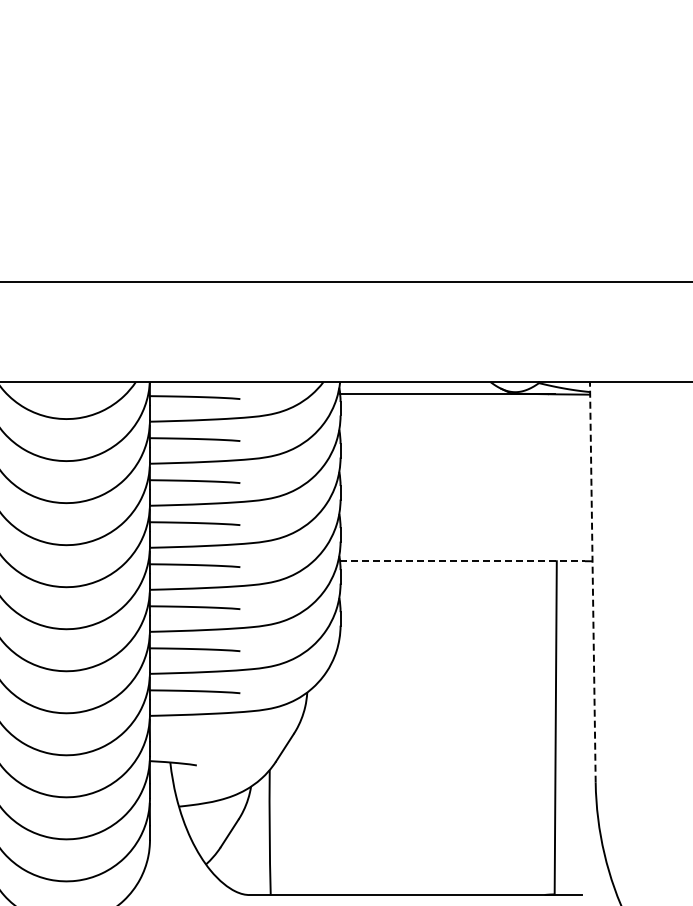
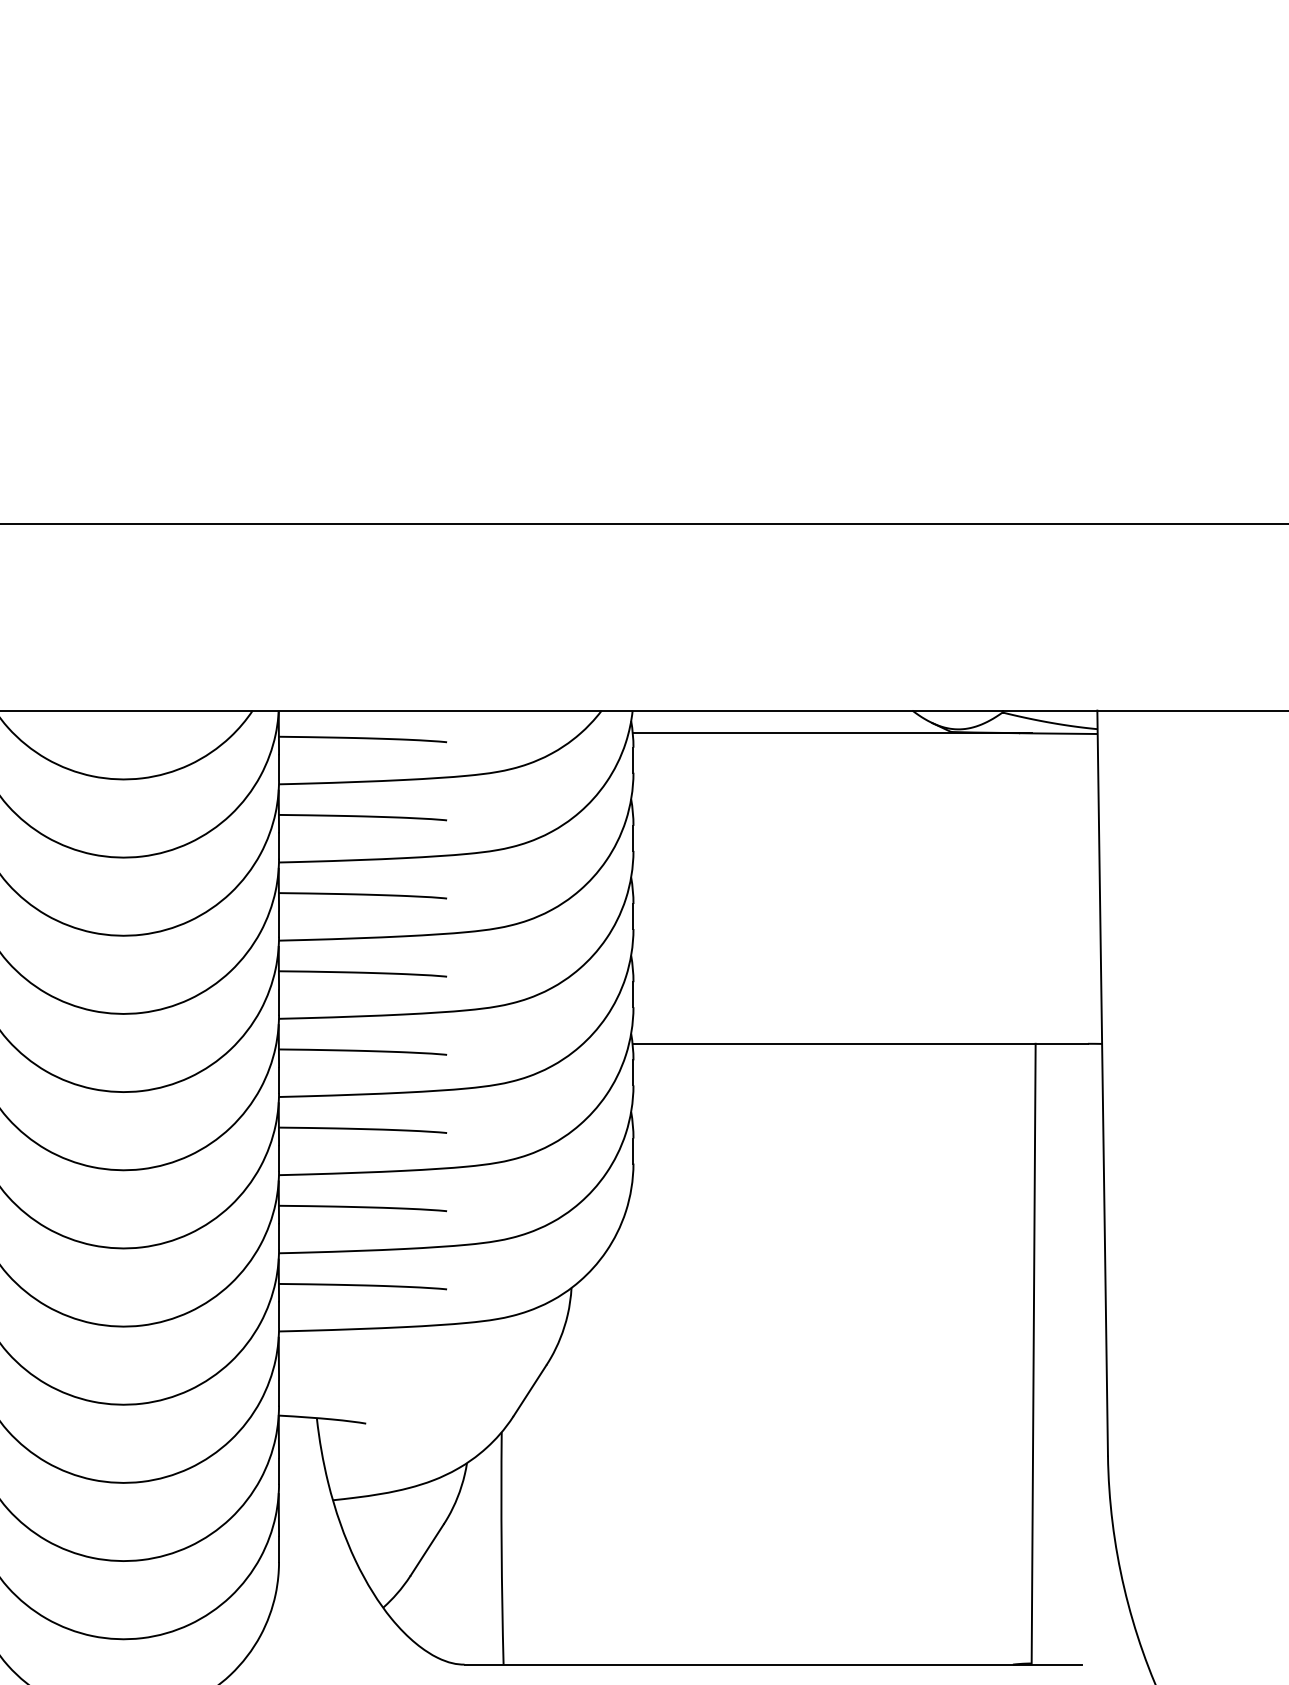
line: (463, 561) -> (862, 1044), dashed -> solid
line: (592, 581) -> (1102, 1081), dashed -> solid

